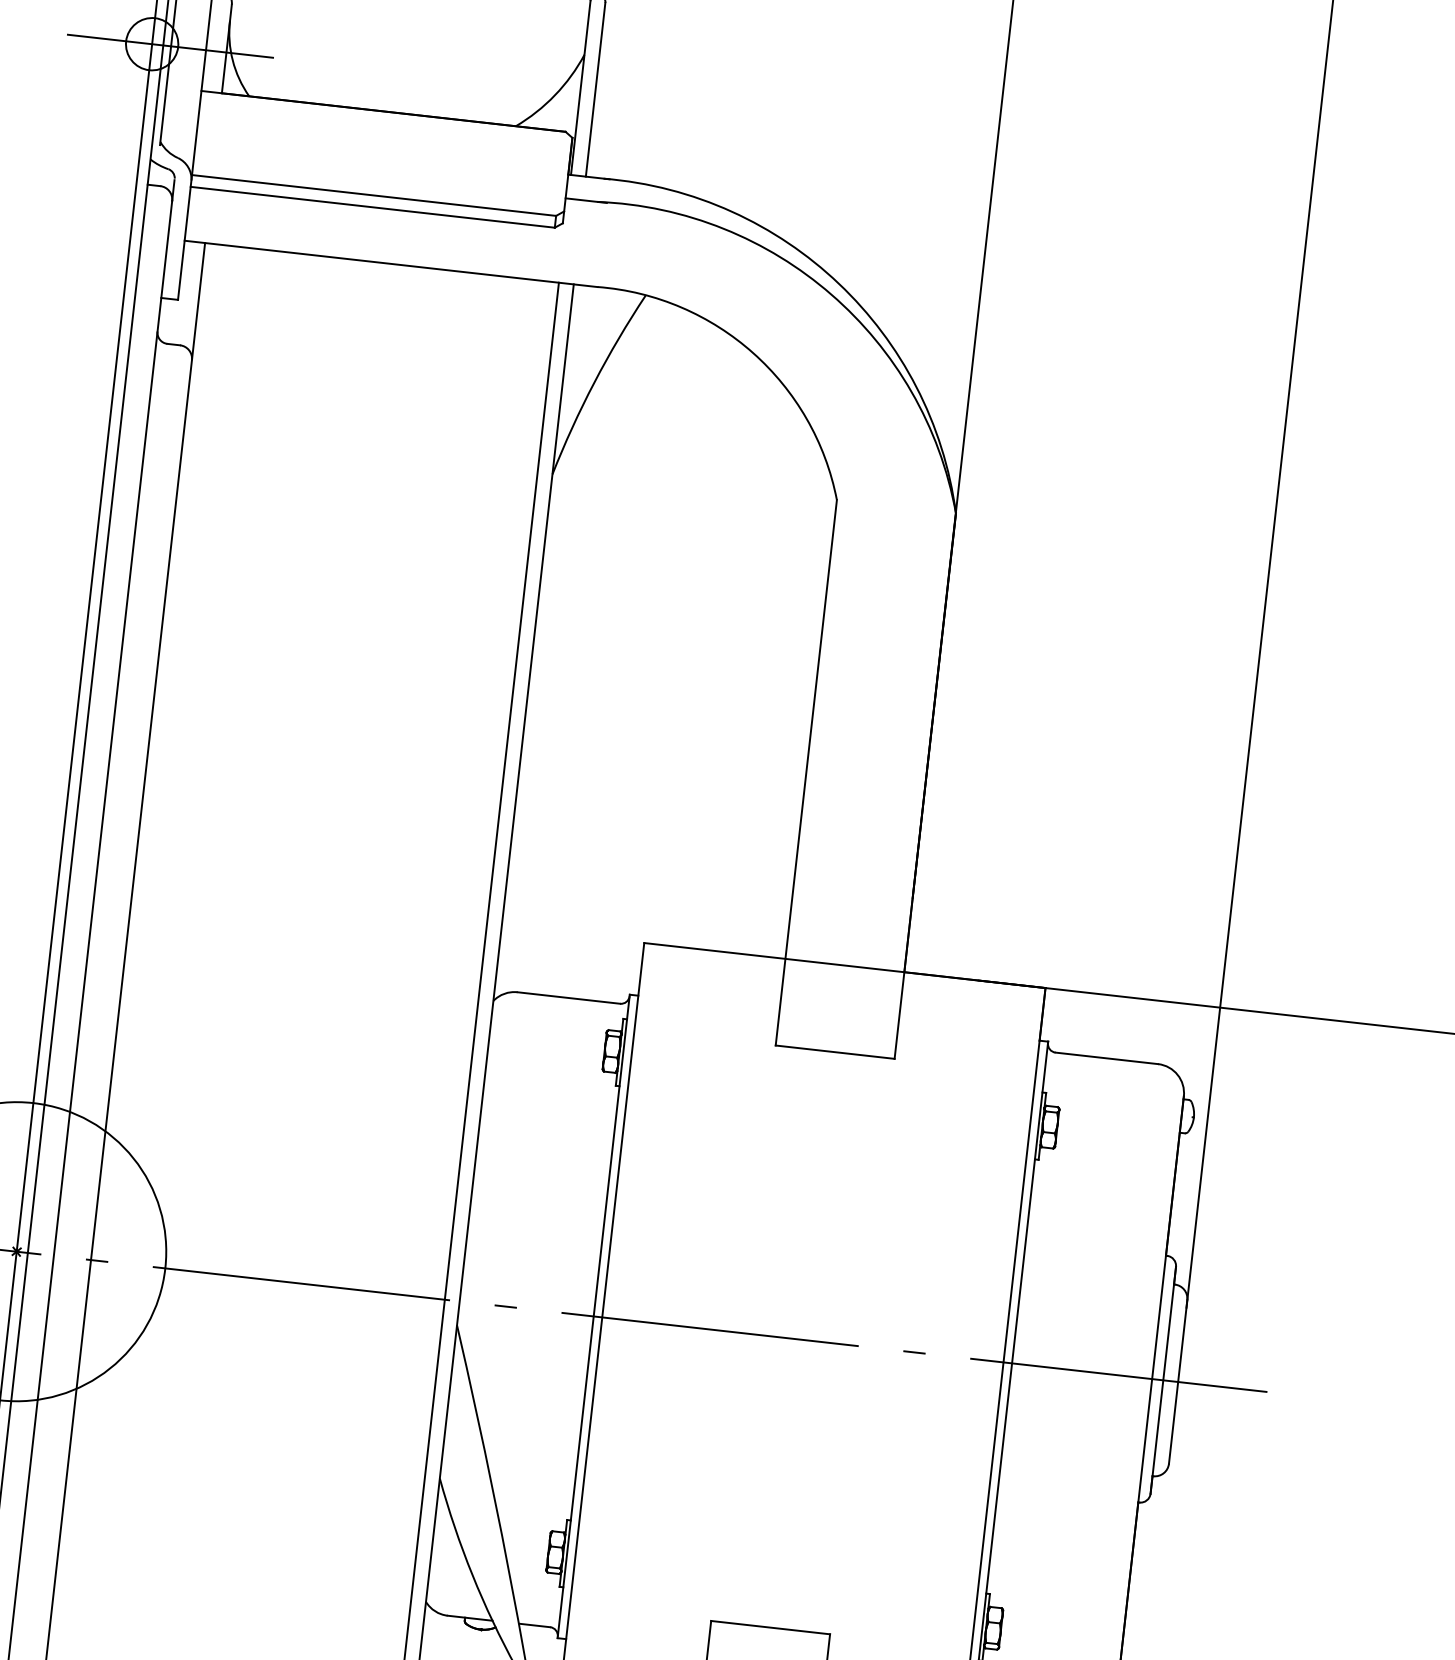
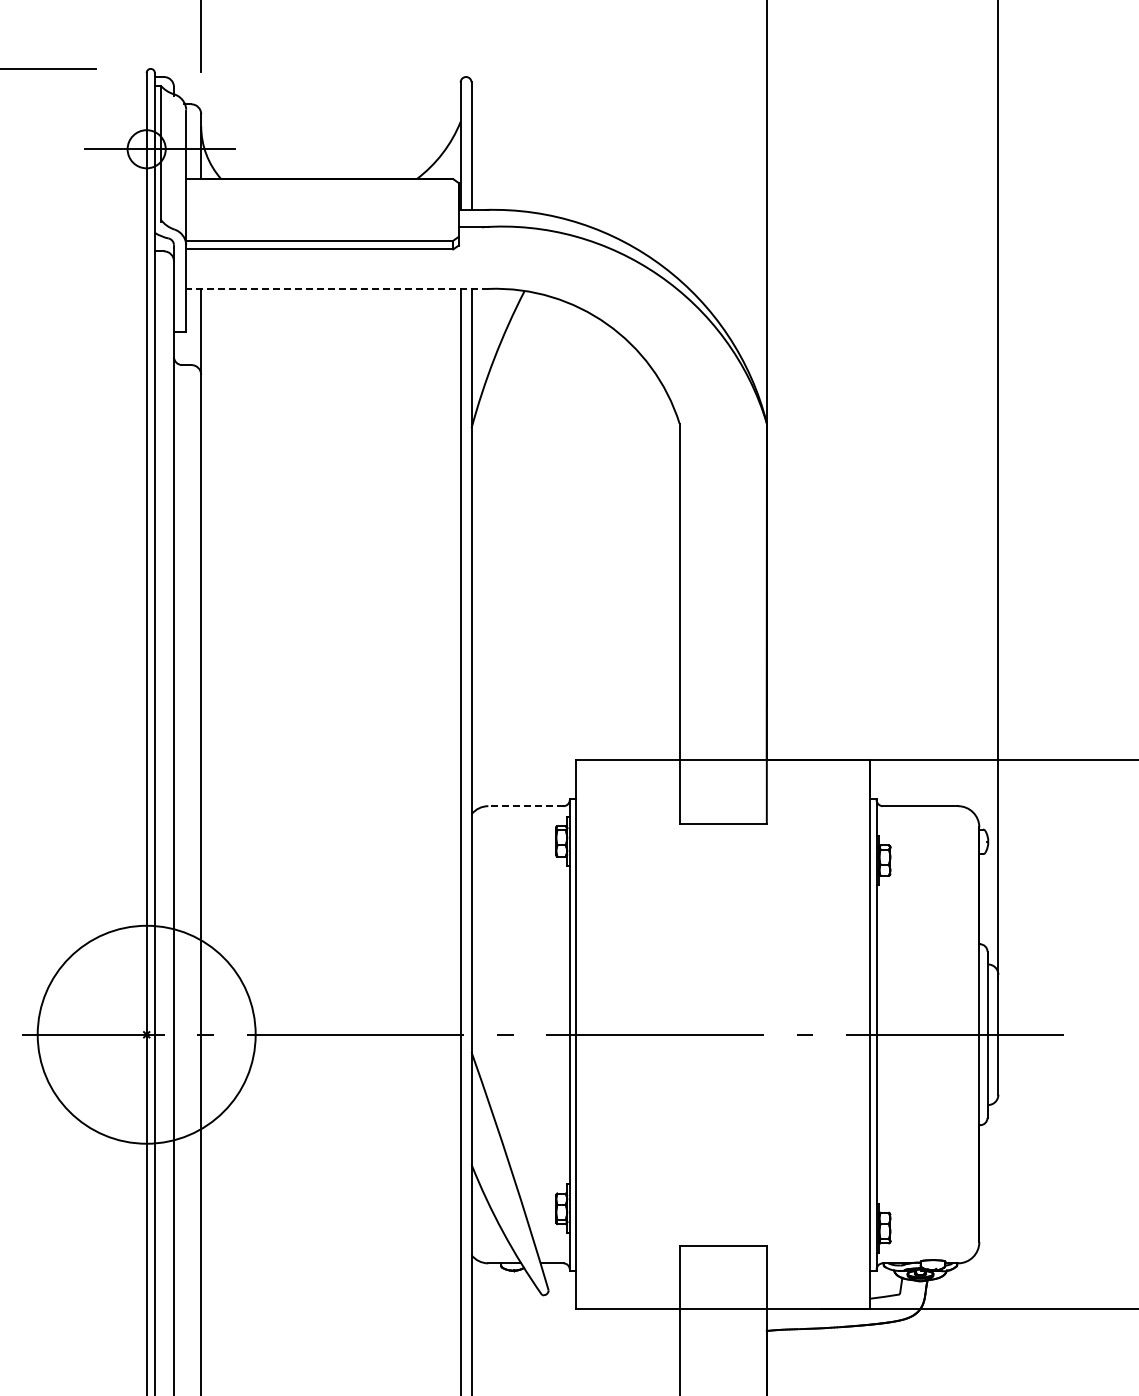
line: (391, 263) -> (337, 288), solid -> dashed
line: (568, 998) -> (525, 806), solid -> dashed

